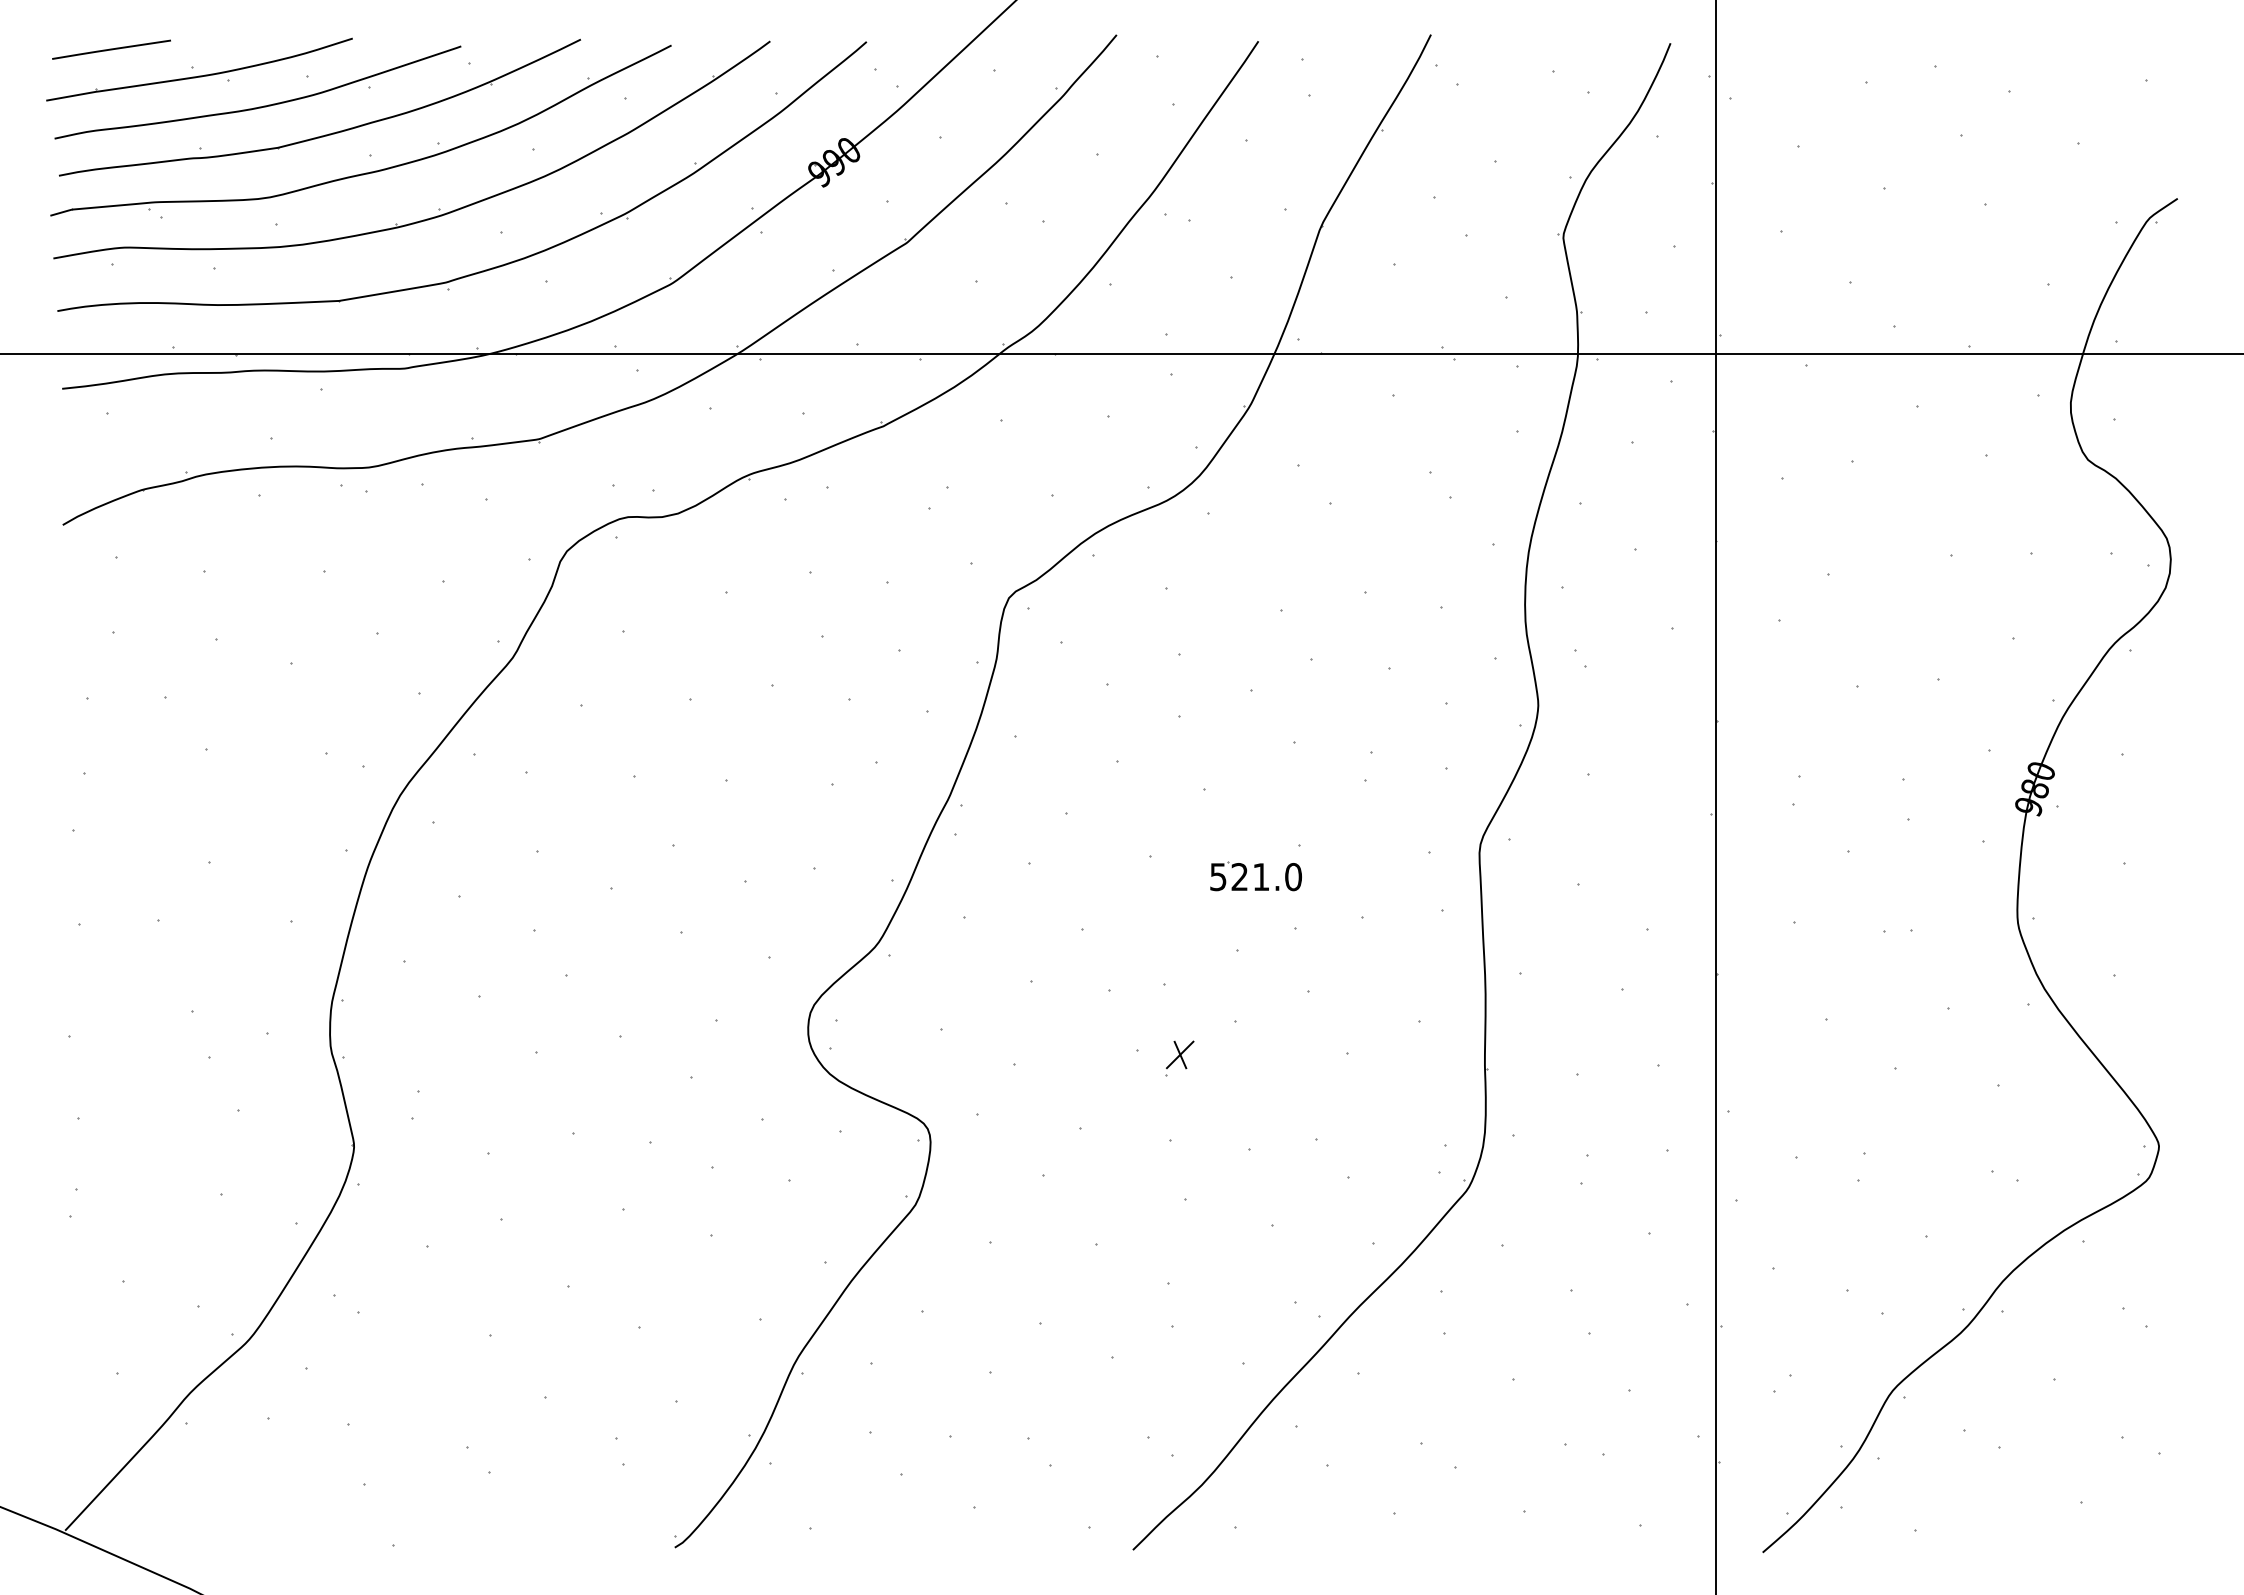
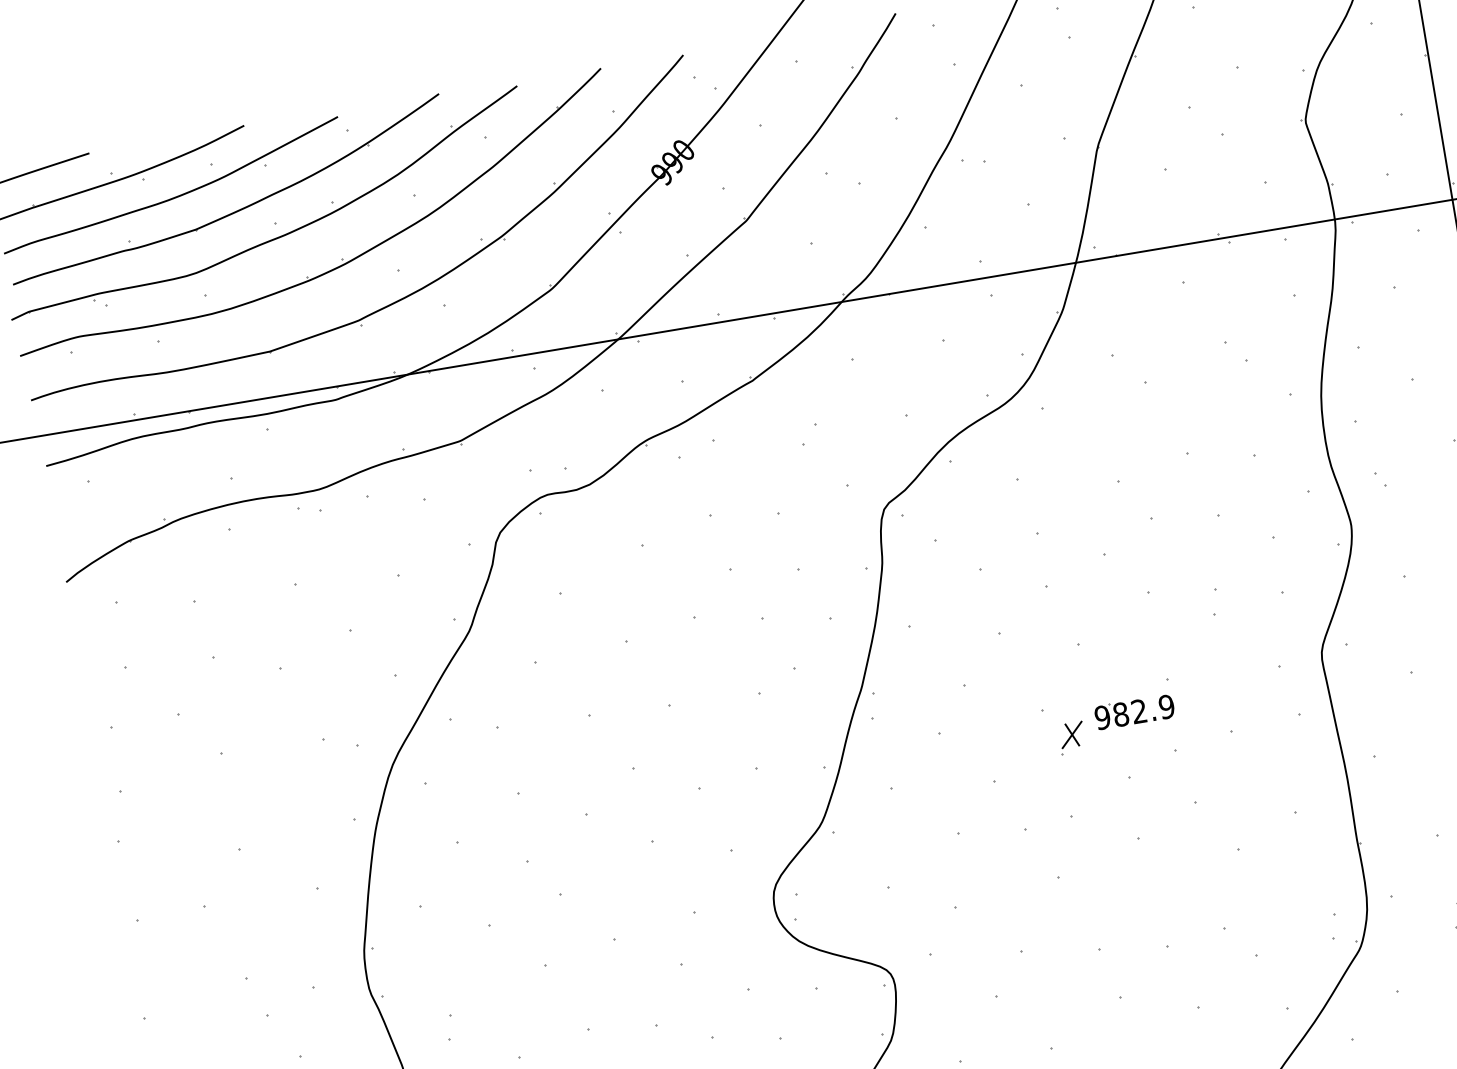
text: (1255, 877) -> (1134, 712), 521.0 -> 982.9
part: (1179, 1058) -> (1072, 738), moved

